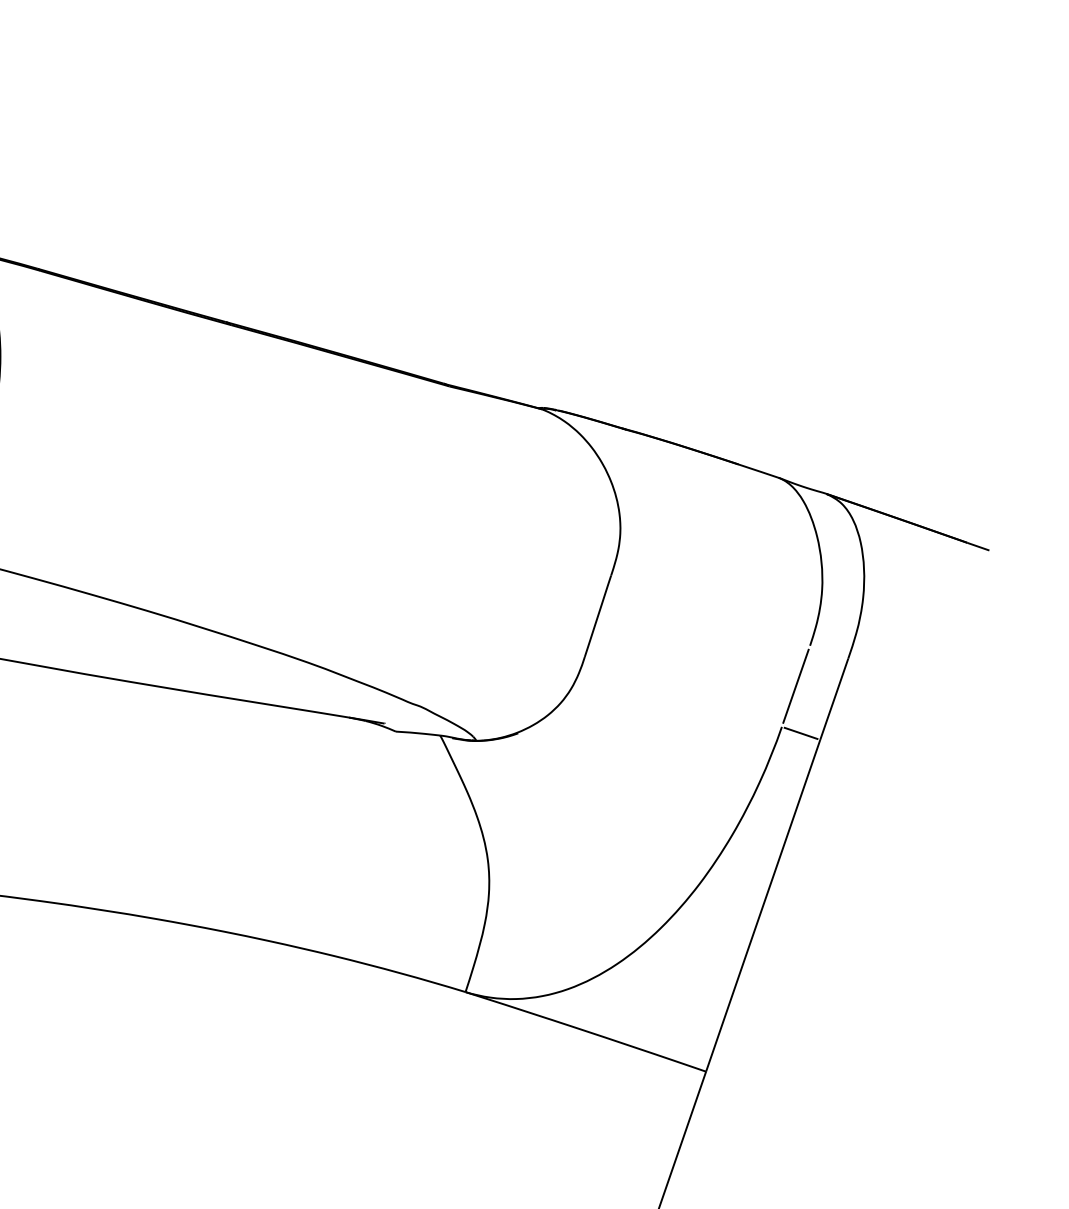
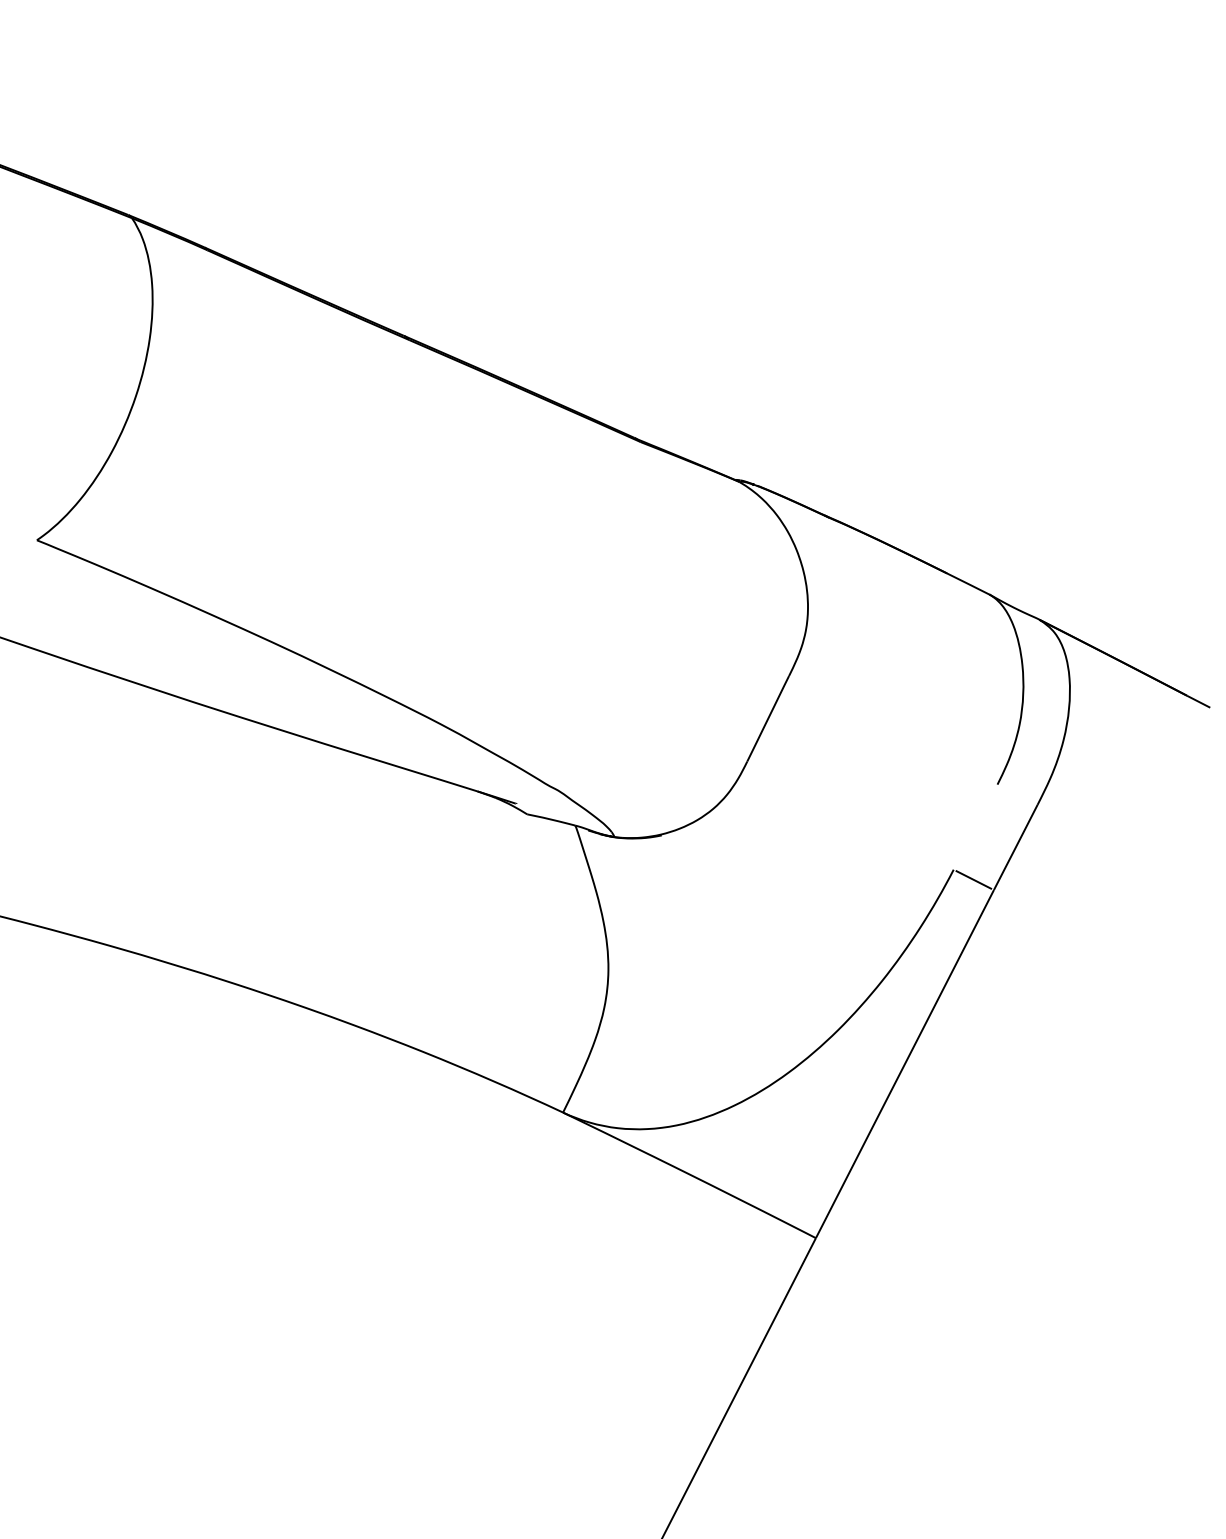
line: (795, 685) -> (975, 826), removed

